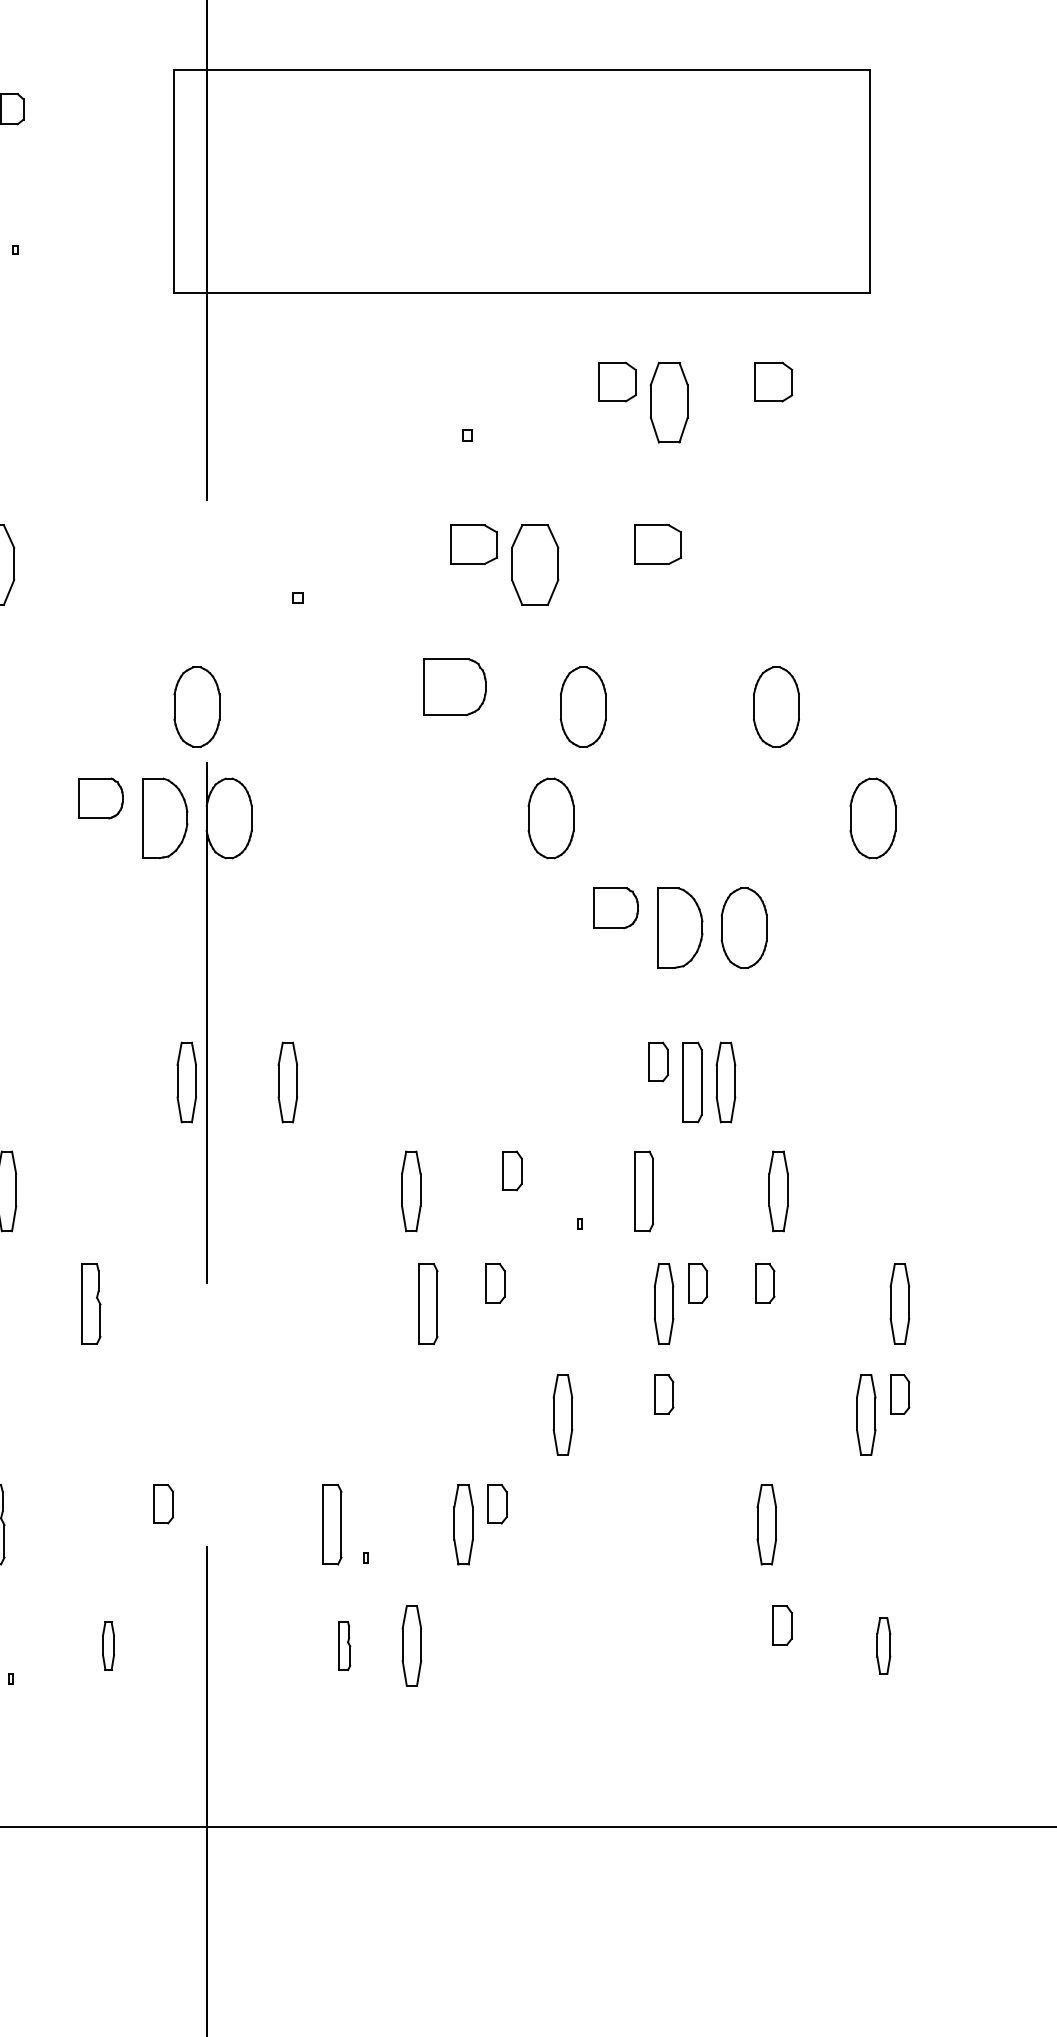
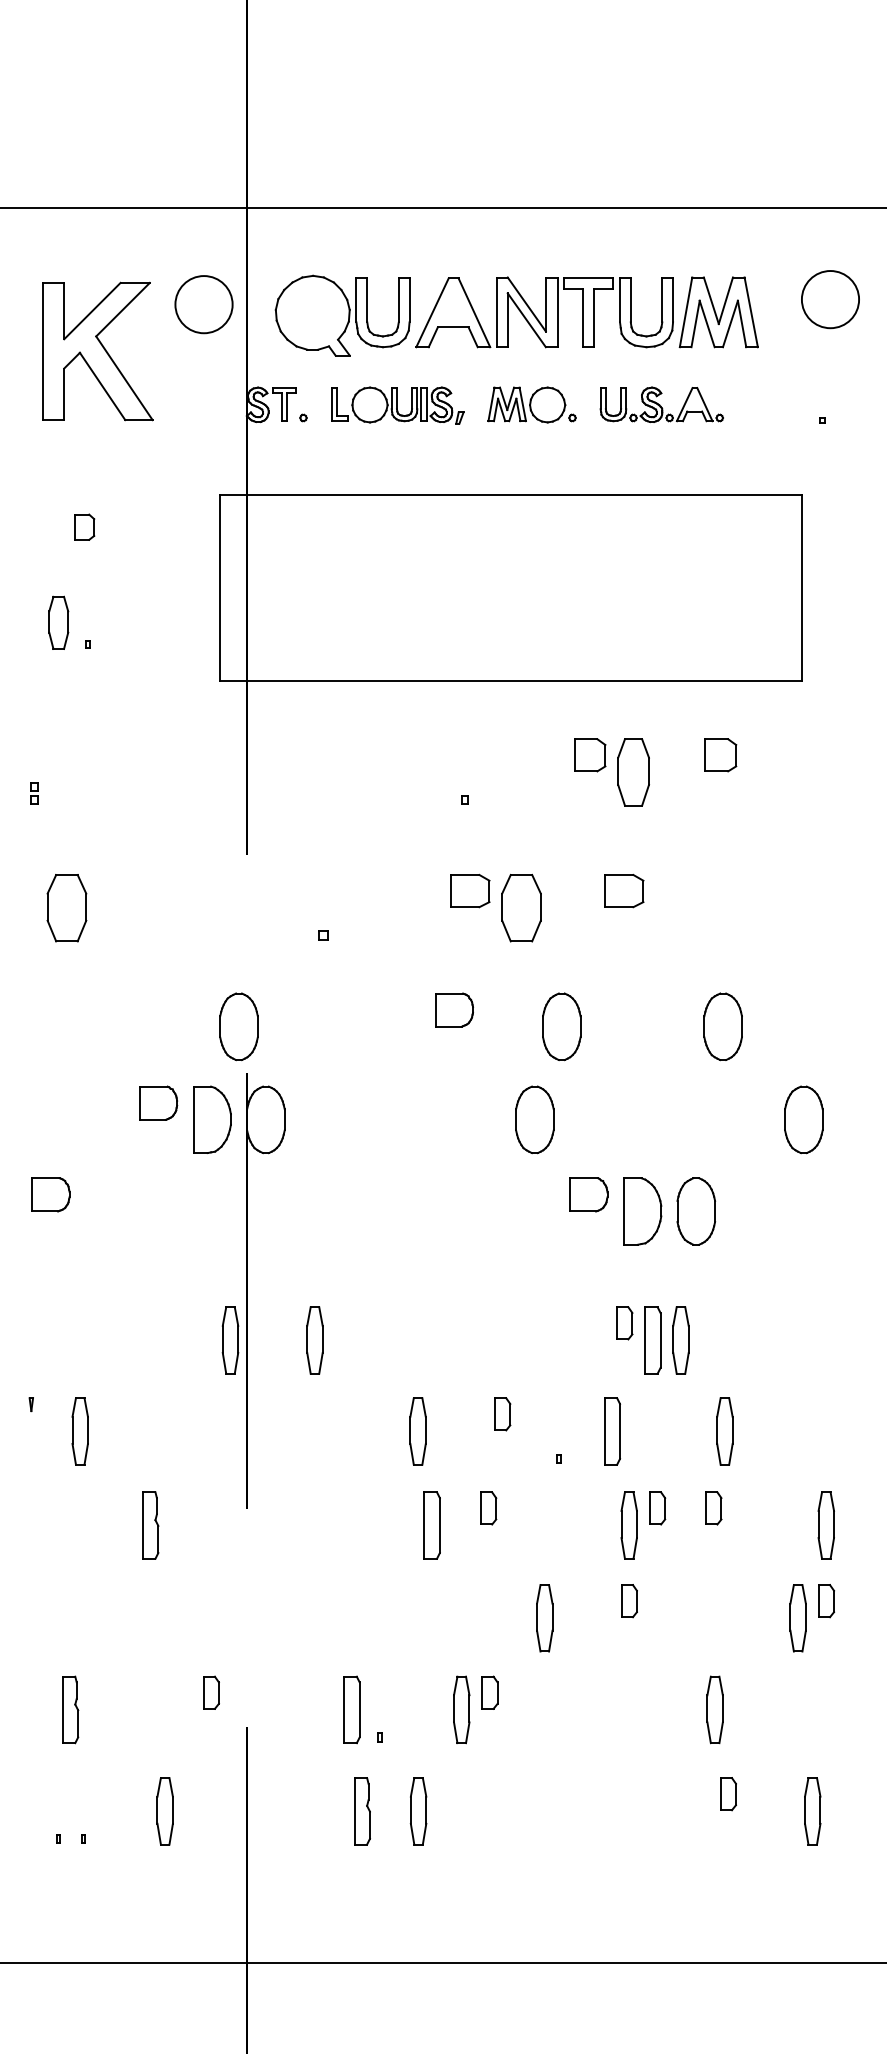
part: (454, 686) -> (454, 1009), size x0.71
part: (107, 1646) -> (164, 1811), size x1.67
part: (344, 1646) -> (362, 1811), size x1.67
part: (883, 1646) -> (812, 1811), size x1.43

